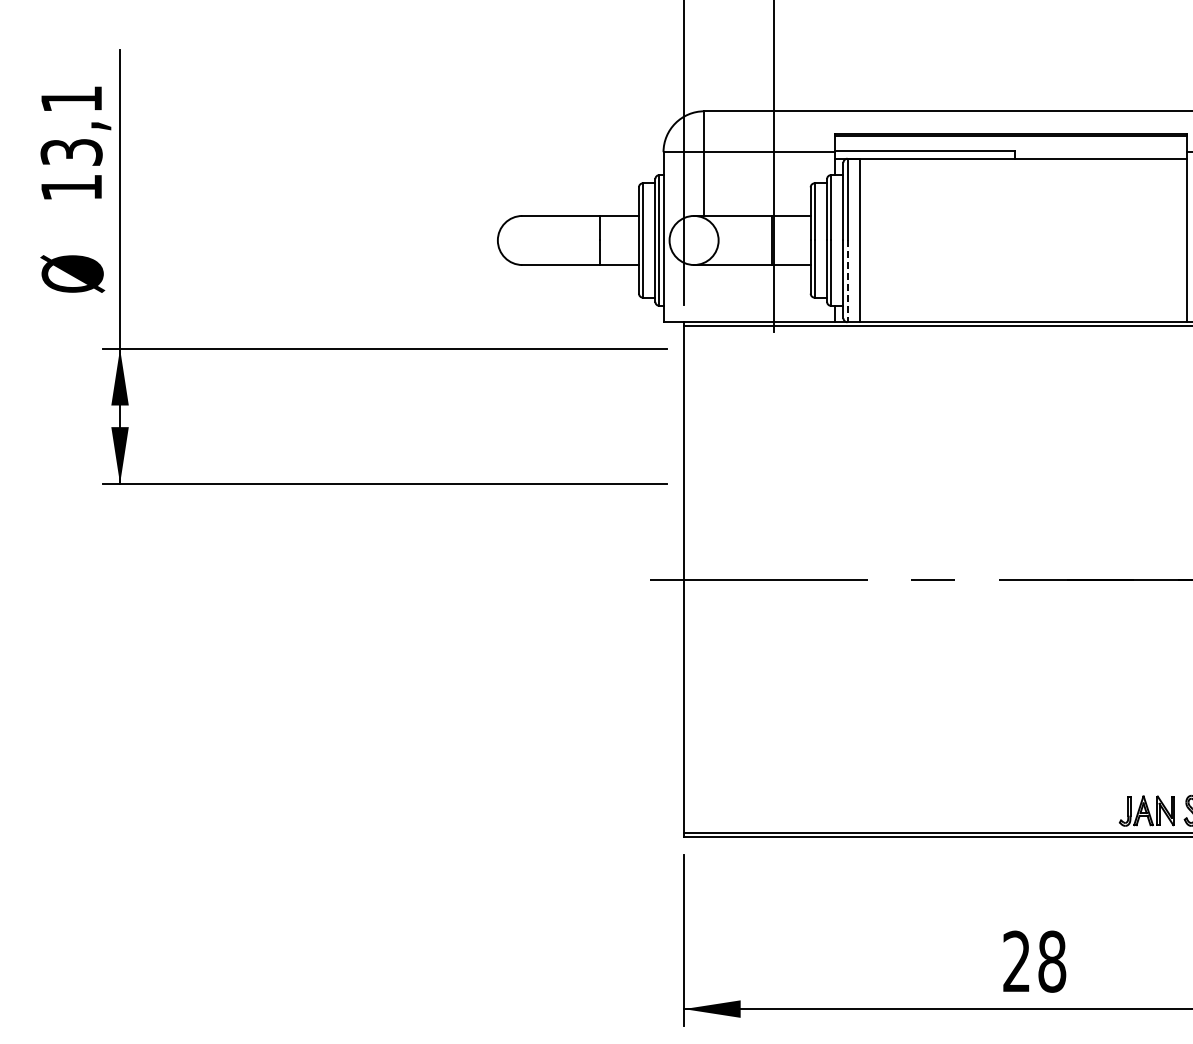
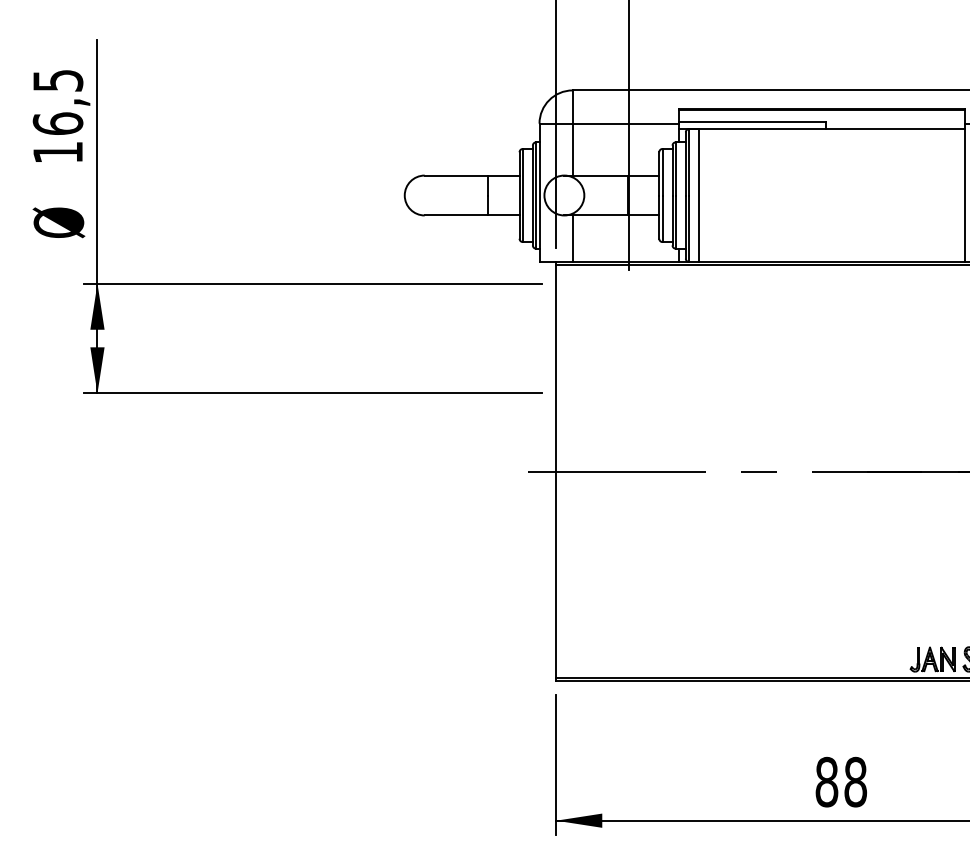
text: (71, 126) -> (57, 102), 13,1 -> 16,5
line: (847, 281) -> (689, 228), dashed -> solid
line: (704, 293) -> (572, 238), added
text: (1016, 961) -> (826, 781), 28 -> 88

